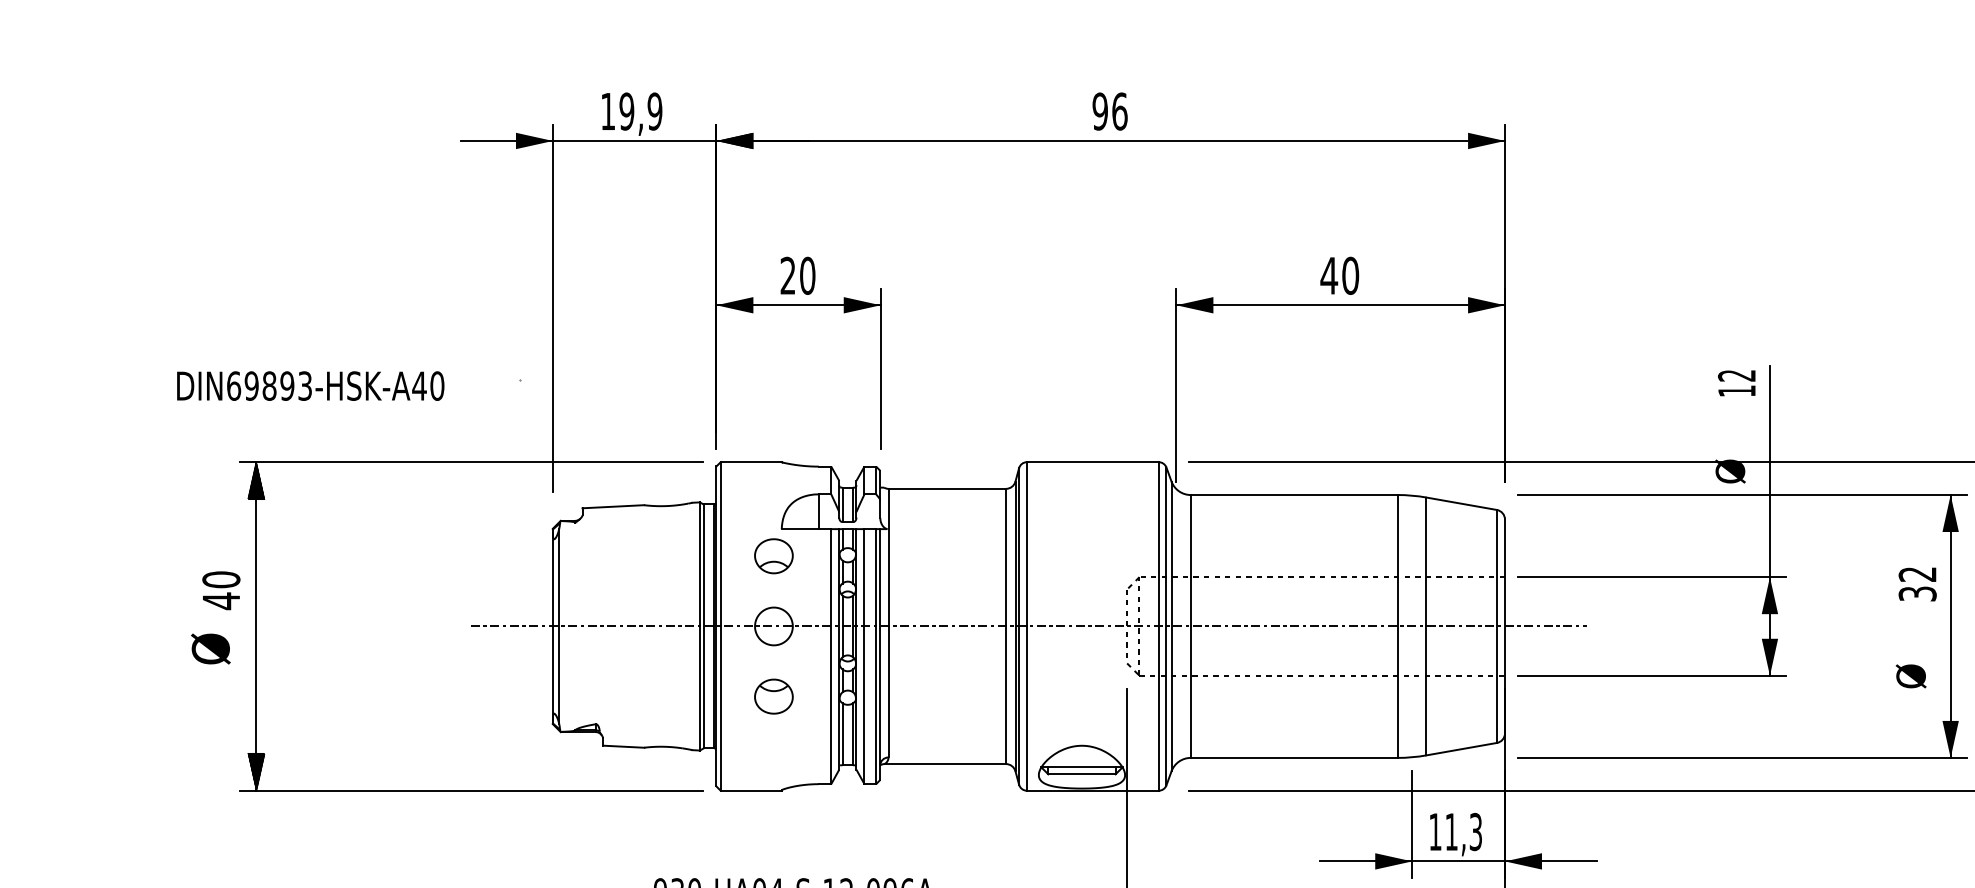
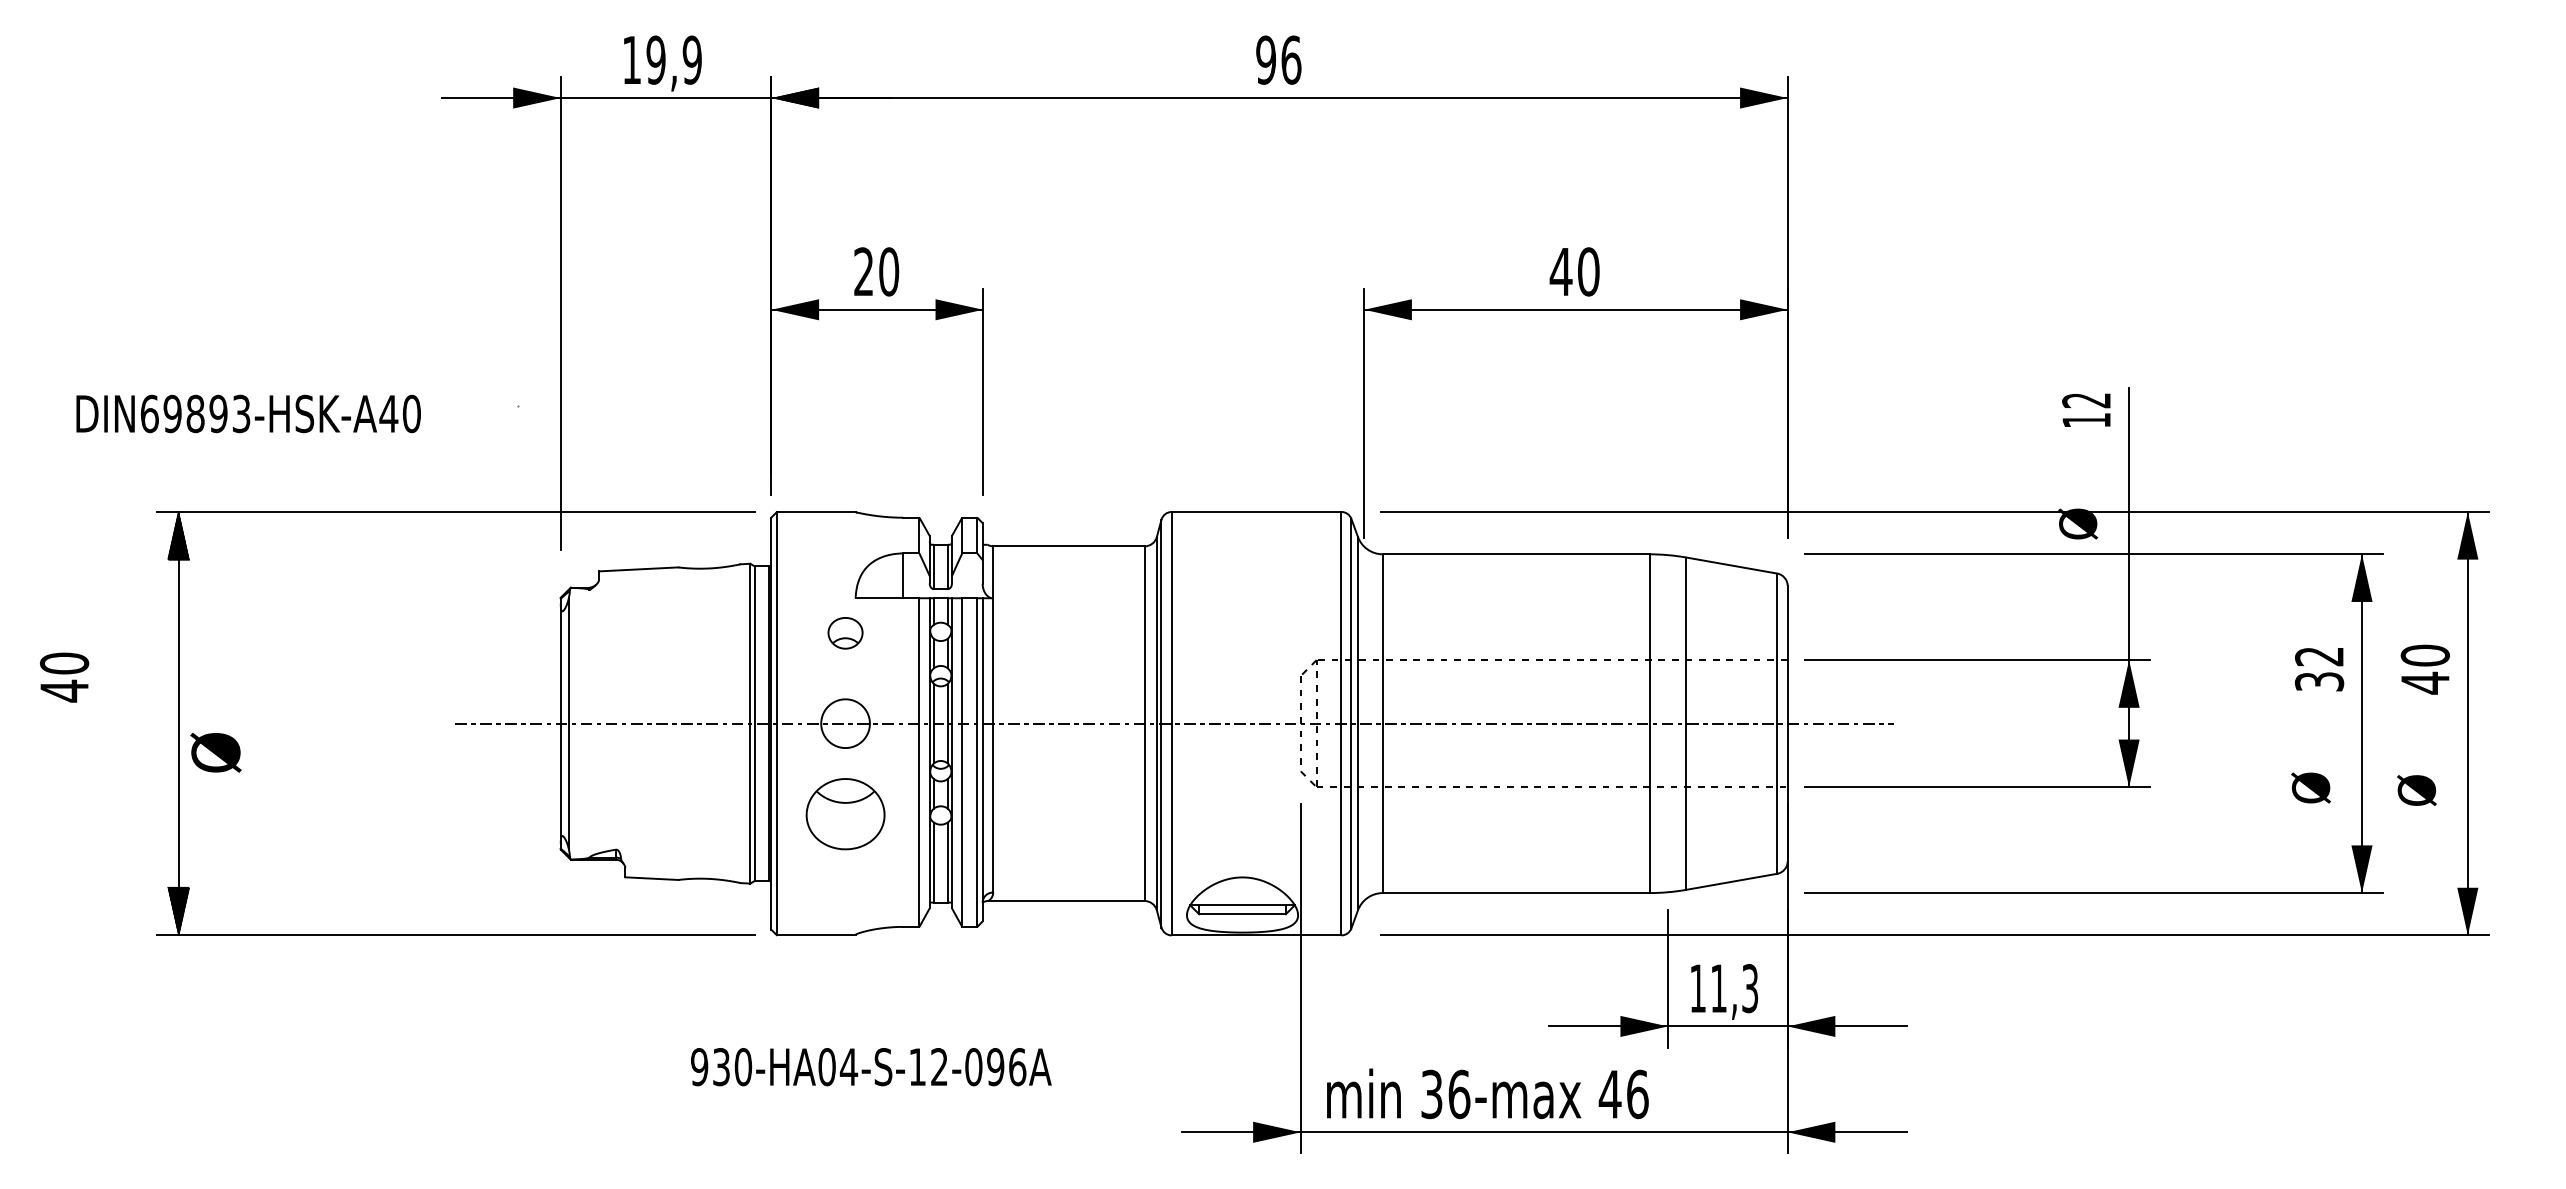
part: (773, 556) -> (845, 633), size x0.7
text: (221, 590) -> (64, 677), moved
text: (210, 648) -> (215, 752), moved
part: (773, 696) -> (845, 813), size x1.6

